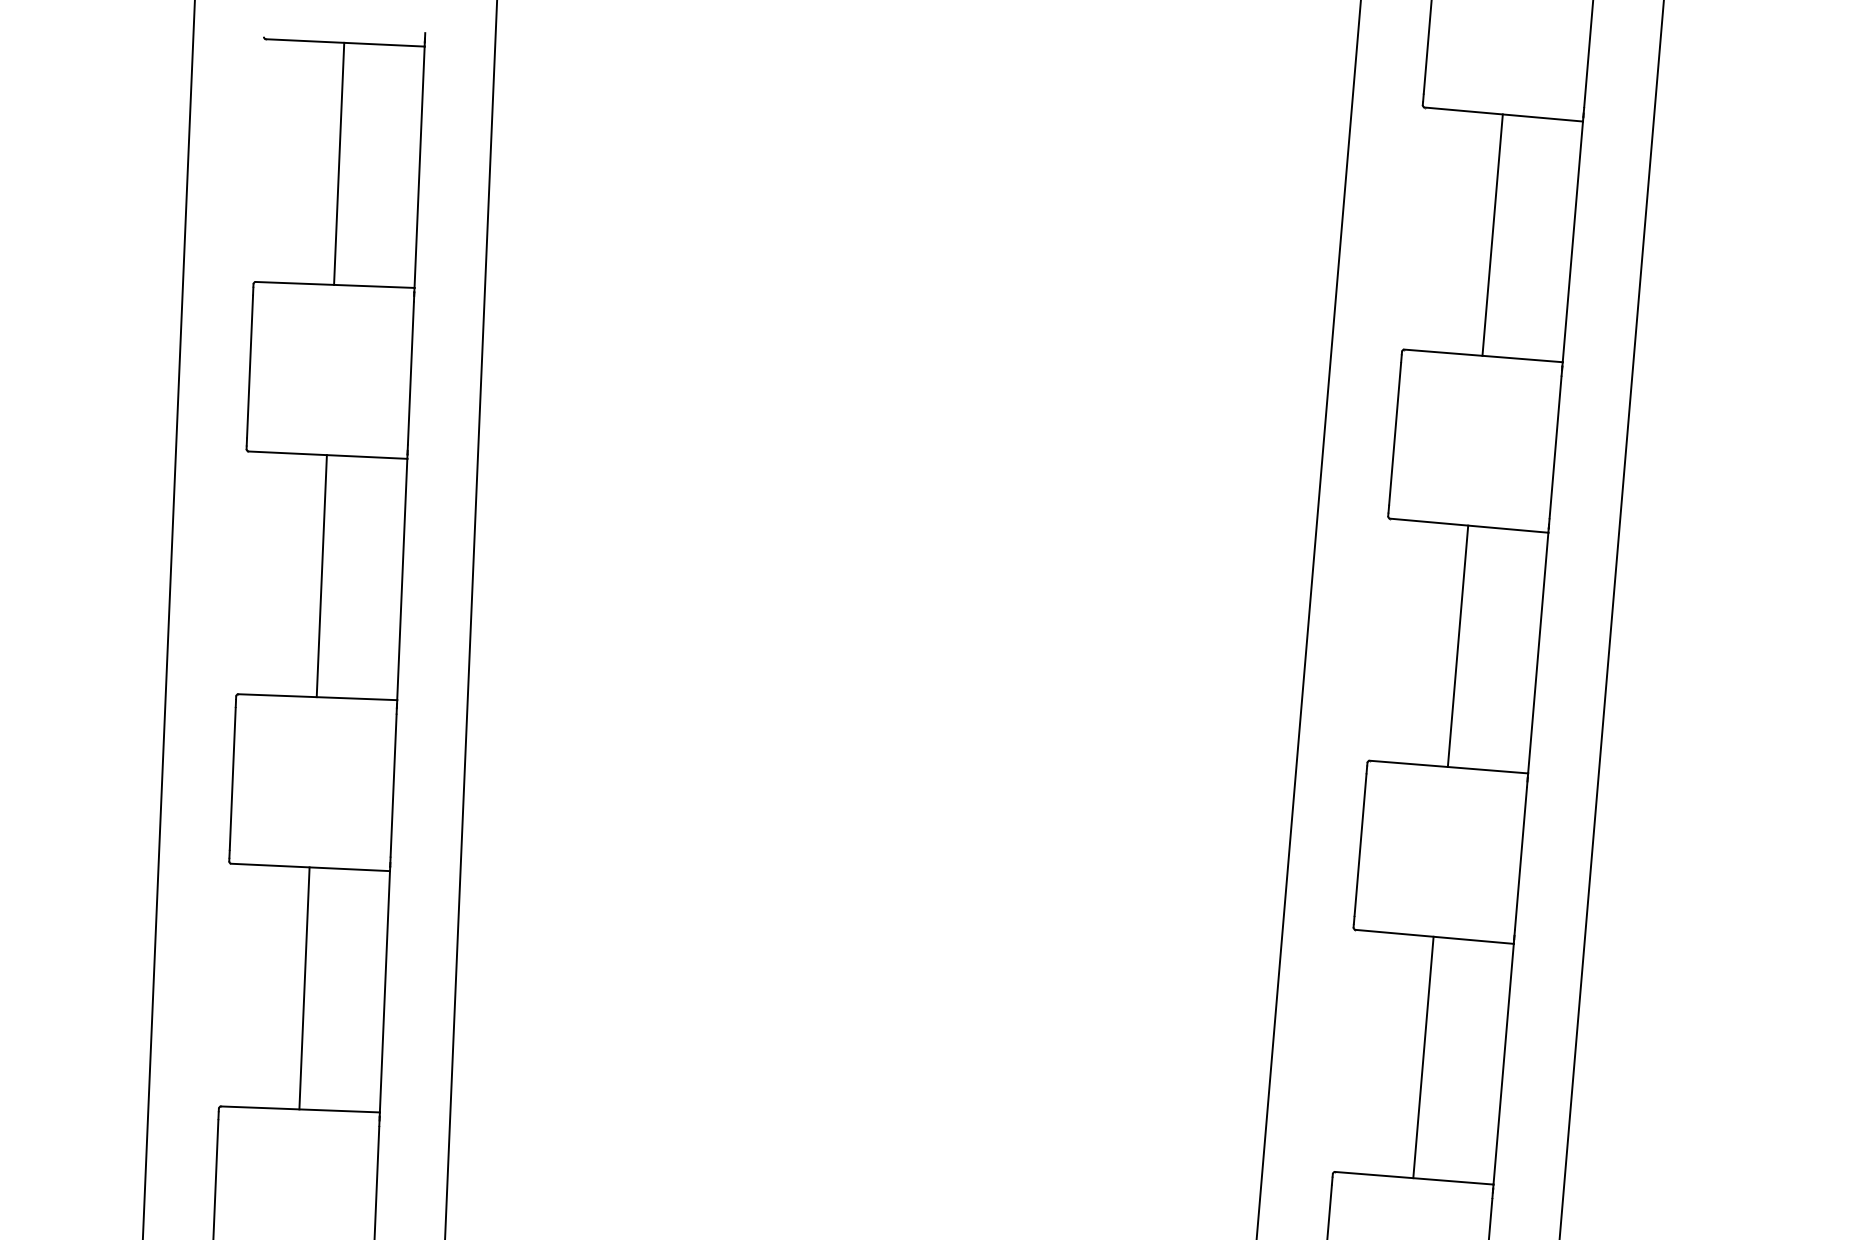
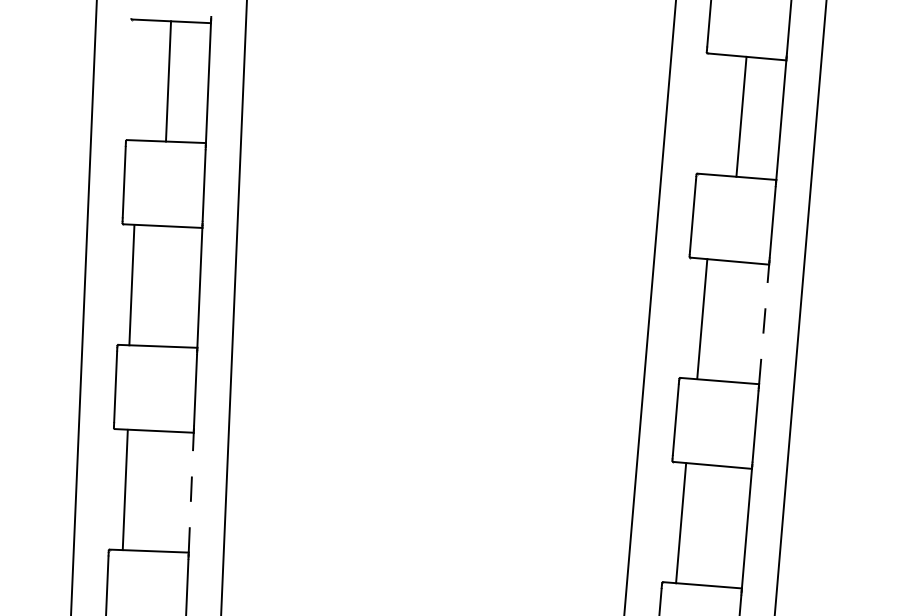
line: (321, 576) -> (131, 285), moved
line: (1458, 647) -> (702, 319), moved
line: (1538, 653) -> (764, 324), solid -> dashed
line: (302, 987) -> (124, 489), moved
line: (385, 991) -> (191, 492), solid -> dashed
line: (1424, 1057) -> (681, 523), moved

